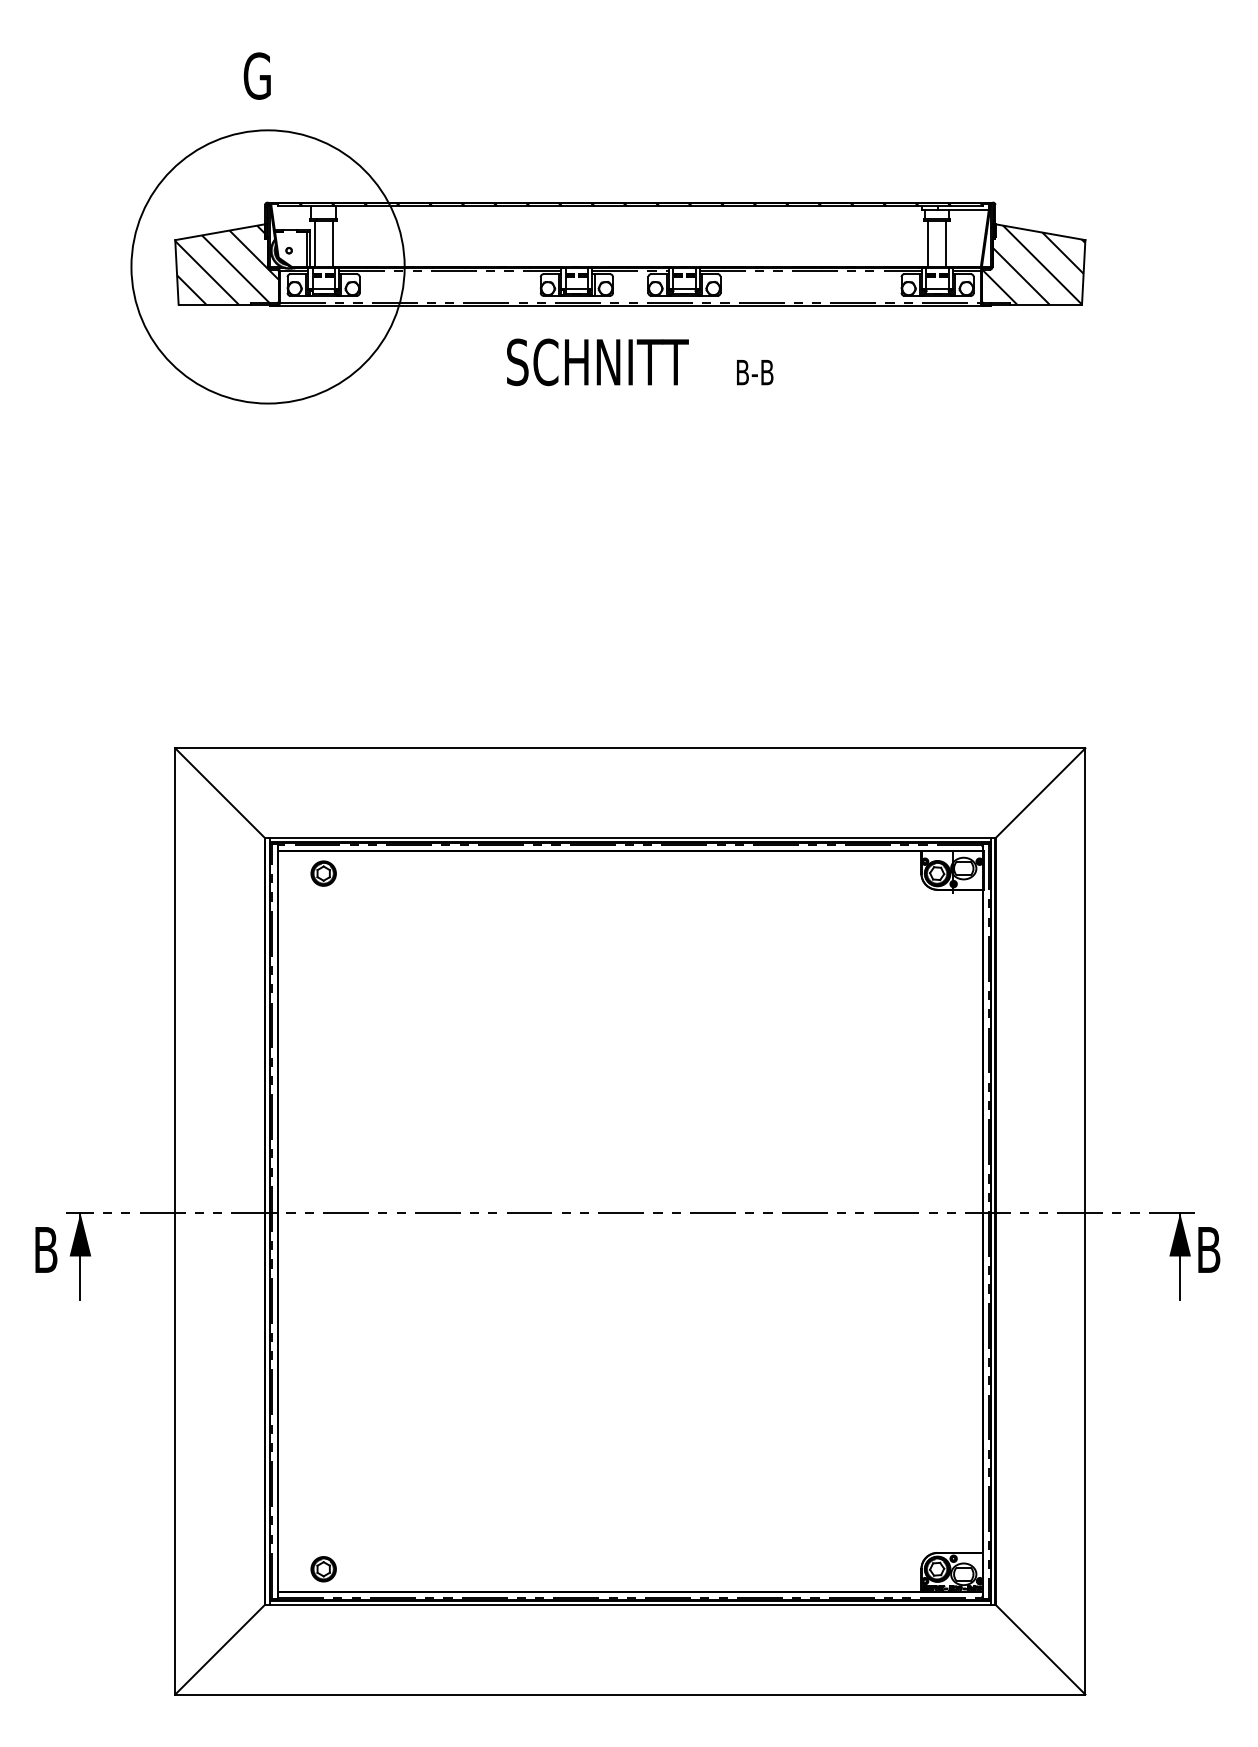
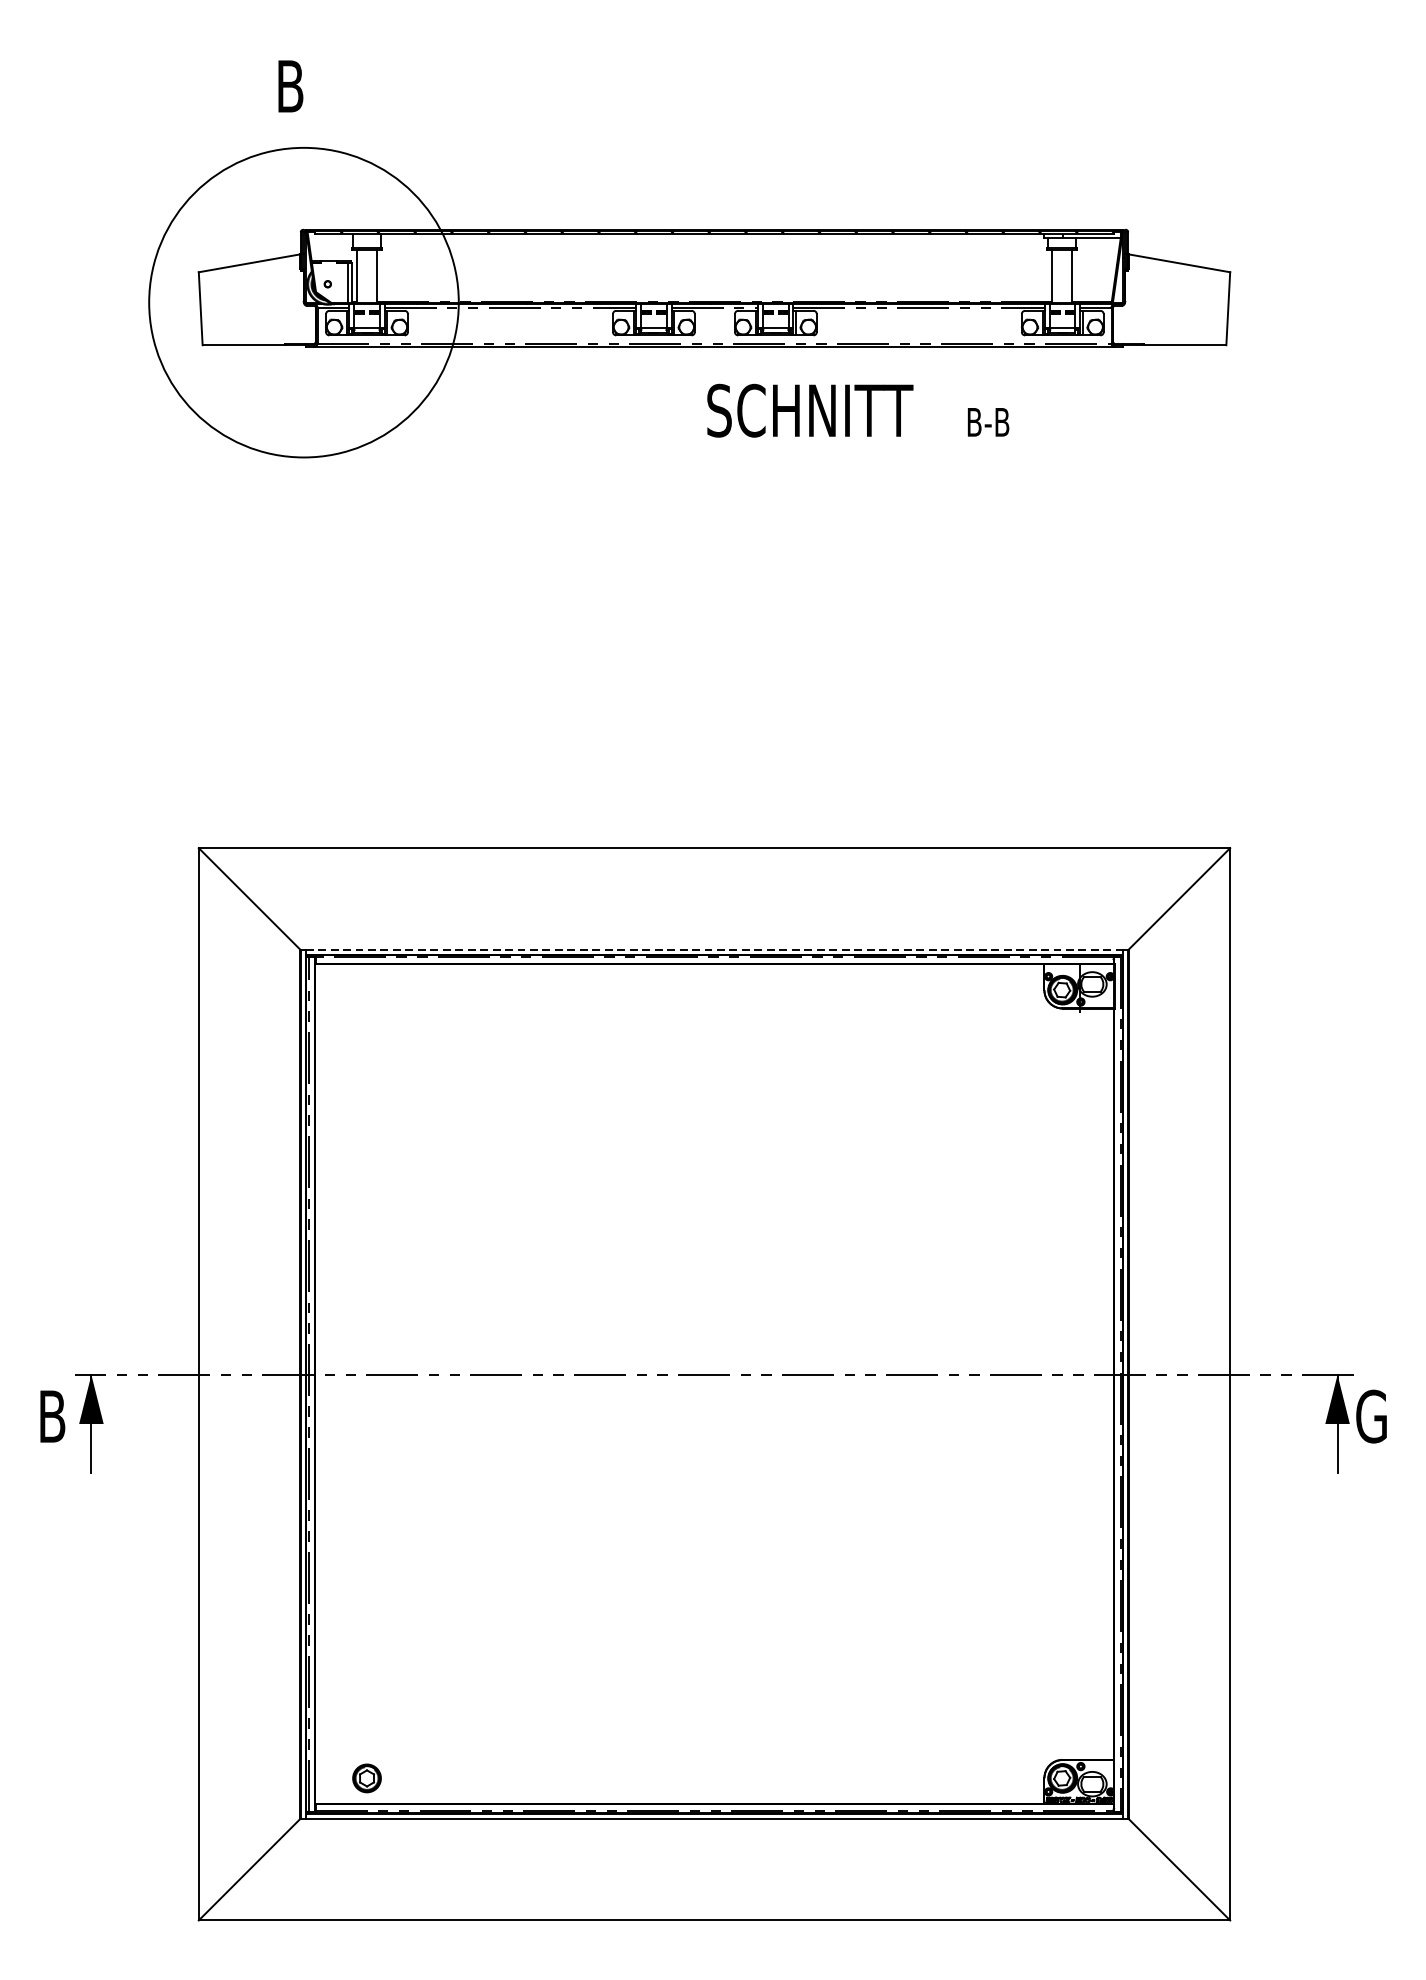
text: (256, 75) -> (290, 85), G -> B
hatch: (226, 264) -> (256, 299), removed
hatch: (1033, 264) -> (1171, 299), removed
text: (640, 362) -> (858, 410), moved
line: (630, 837) -> (714, 949), solid -> dashed
part: (323, 873) -> (366, 990), removed
text: (1209, 1249) -> (1370, 1416), B -> G

